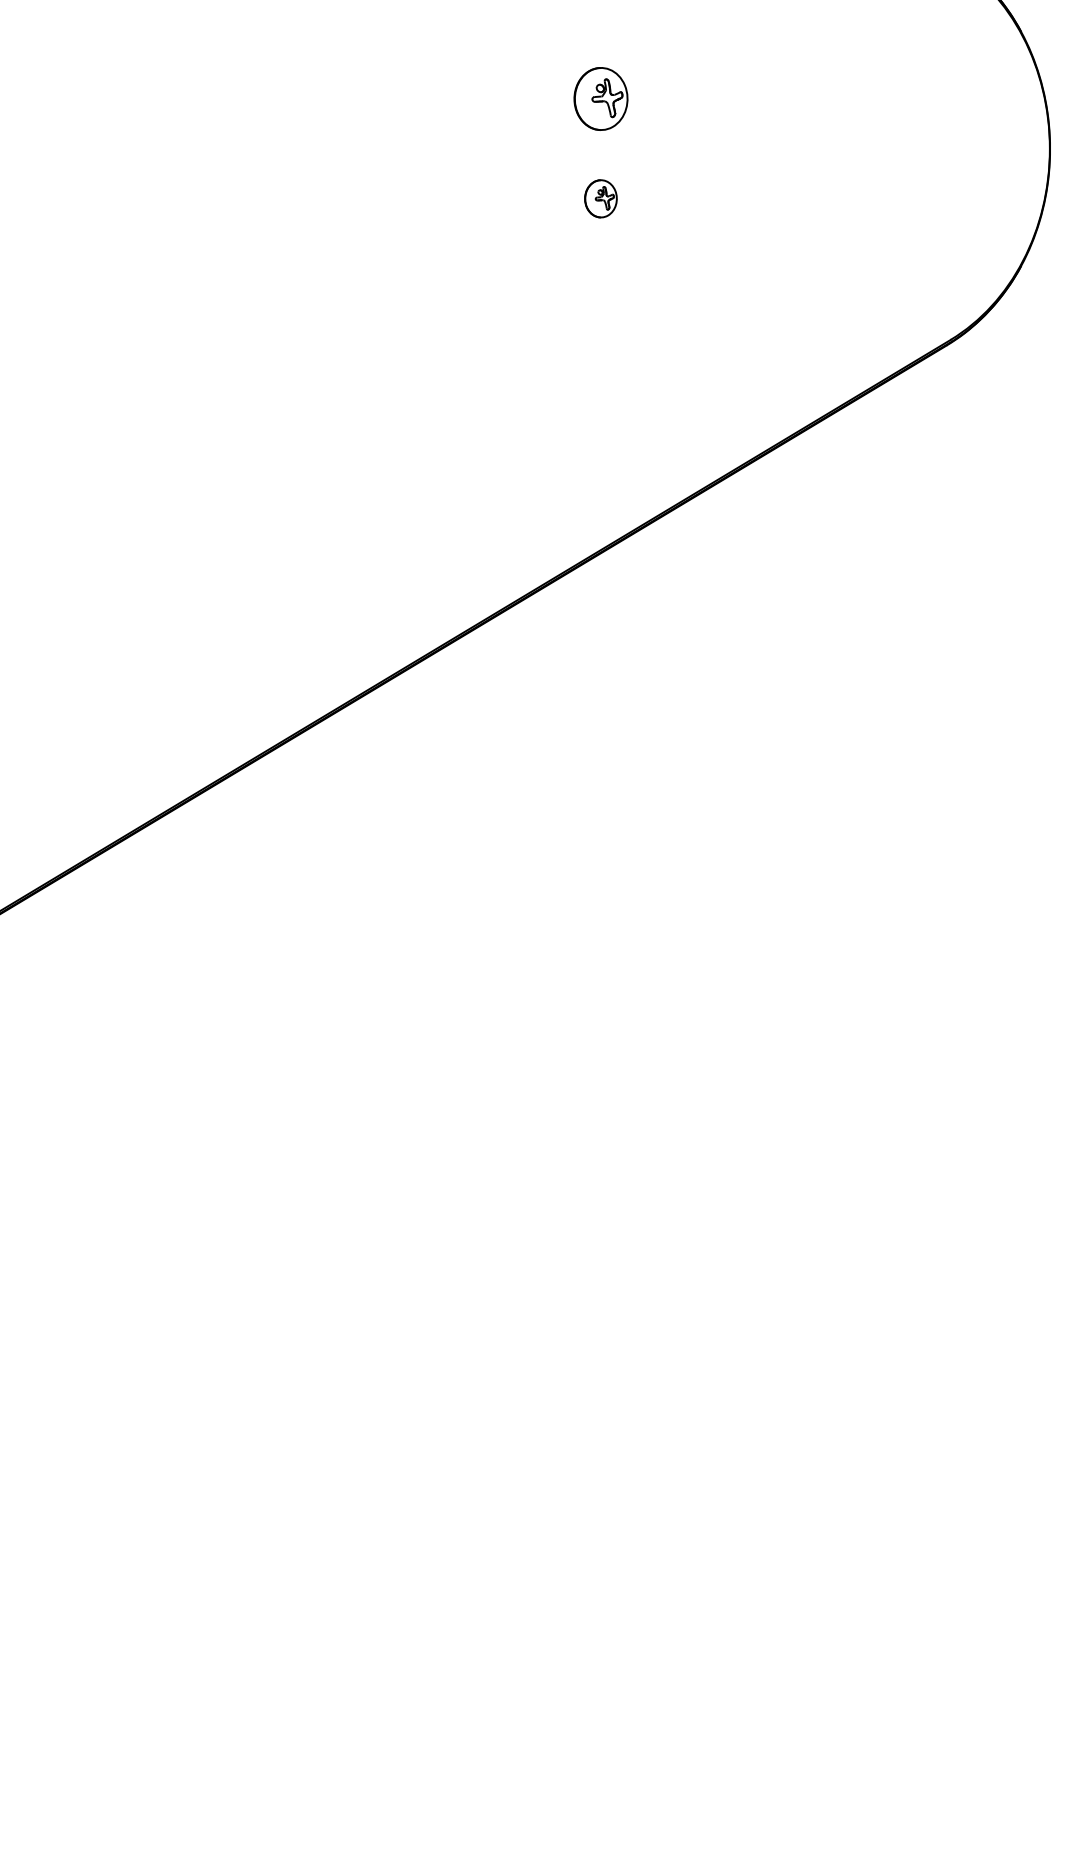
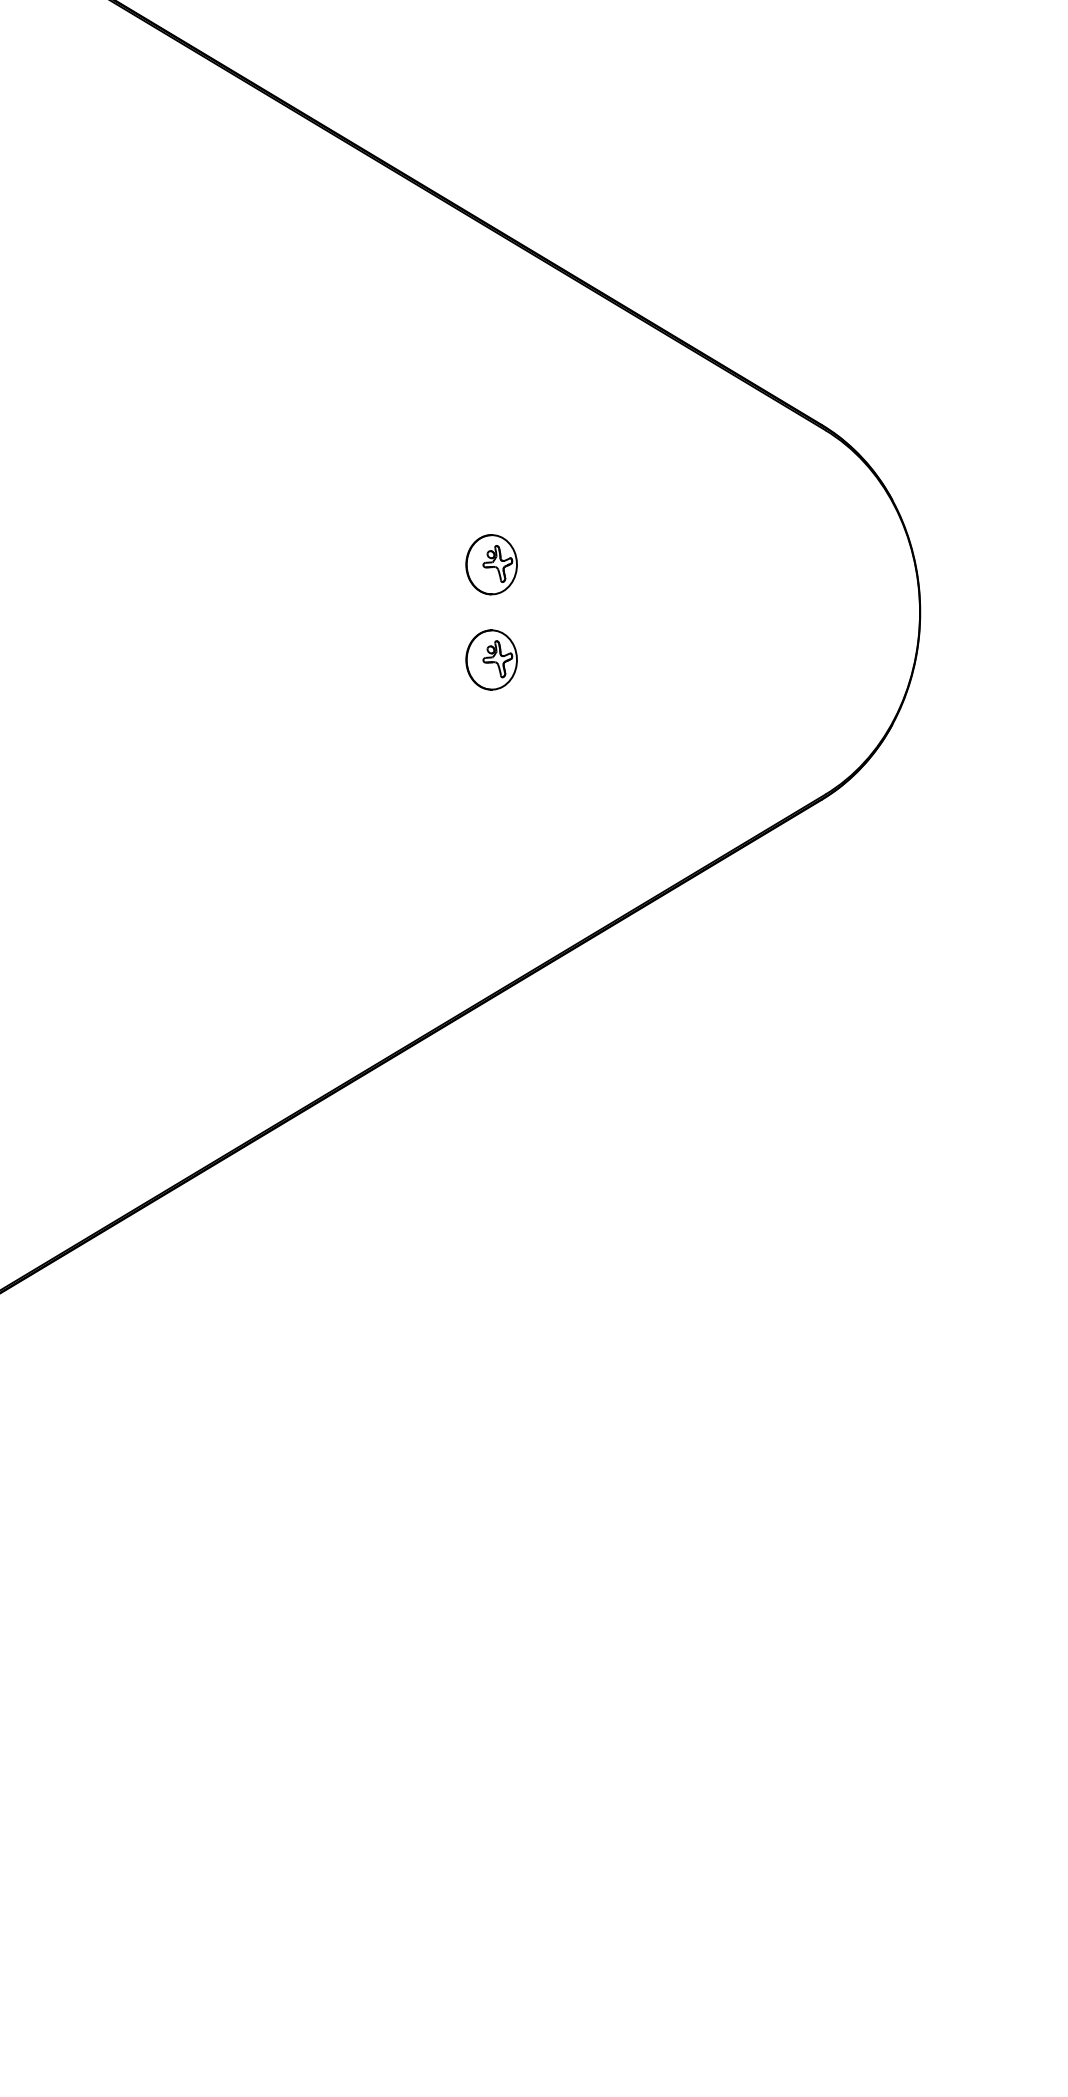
part: (600, 198) -> (491, 659), size x1.67

